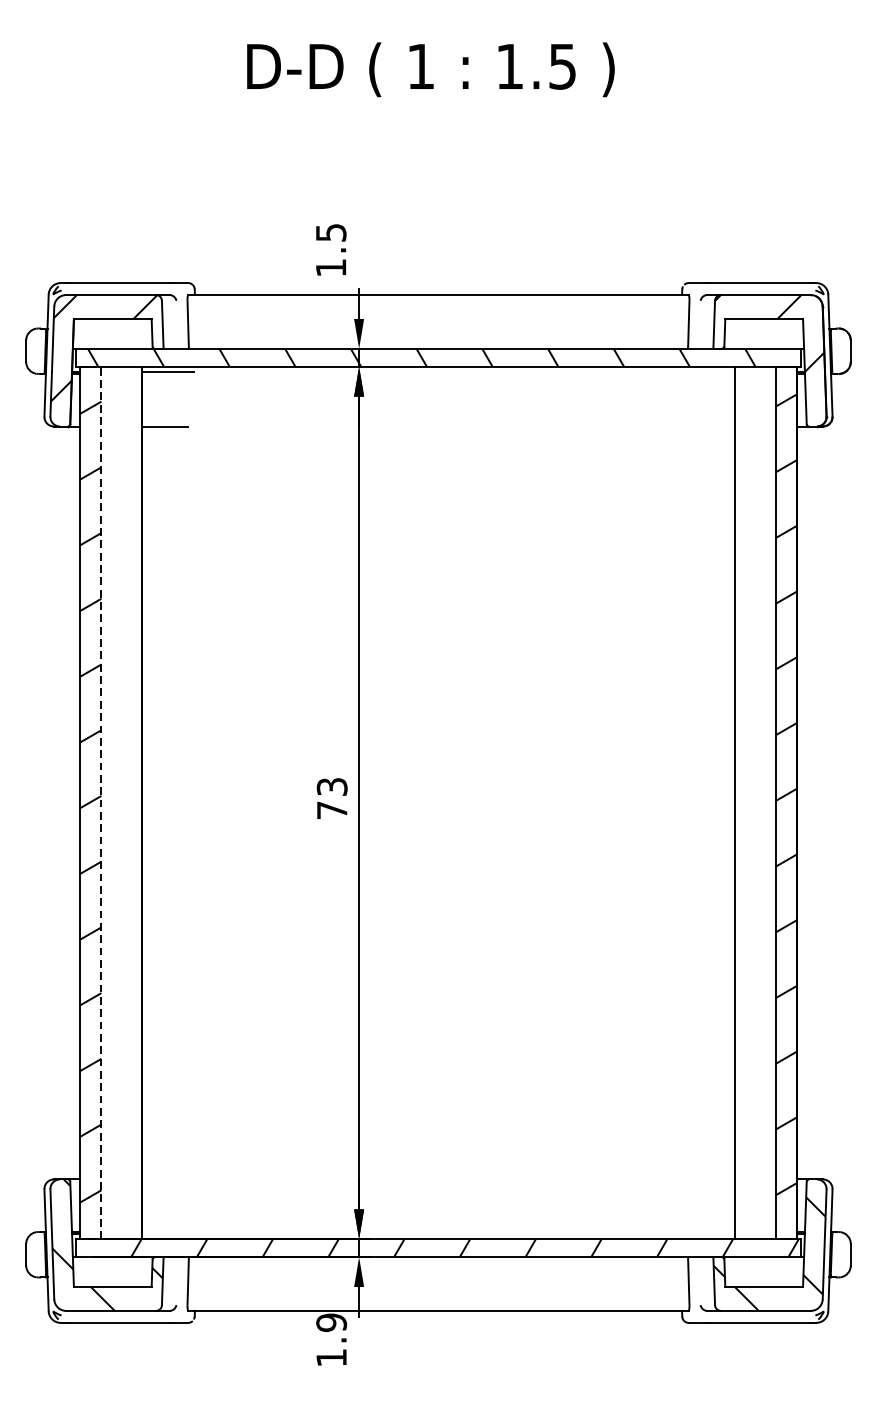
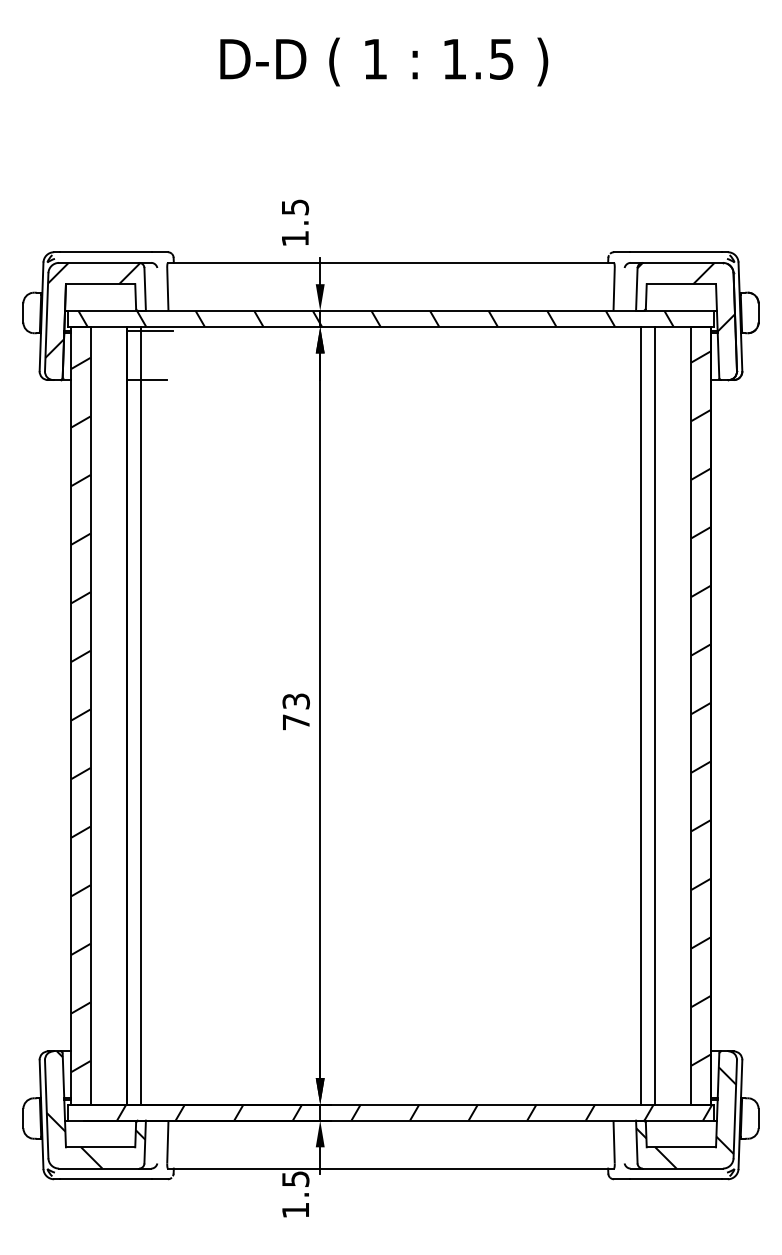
line: (101, 802) -> (90, 715), dashed -> solid
line: (157, 802) -> (140, 715), added
line: (719, 802) -> (641, 715), added
text: (331, 1323) -> (295, 1179), 1.9 -> 1.5

